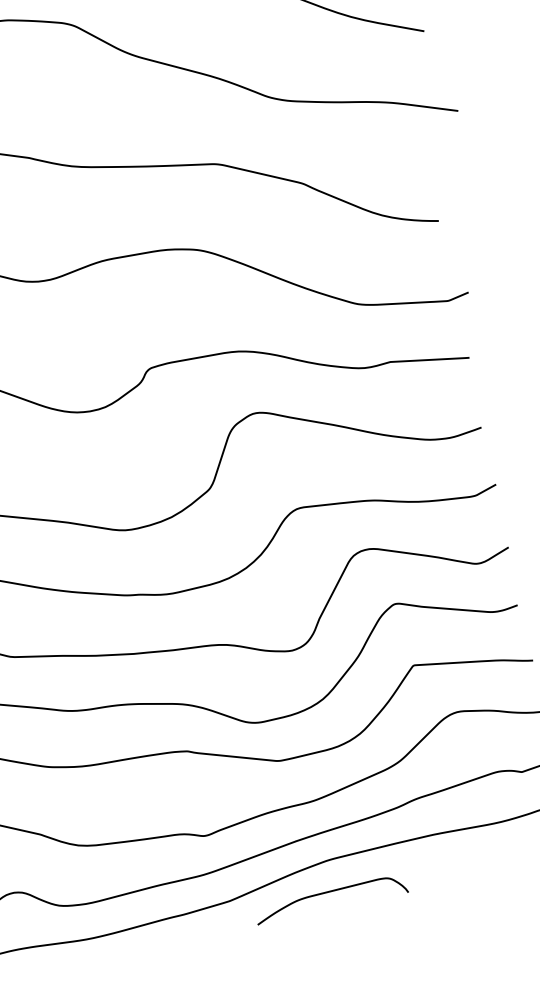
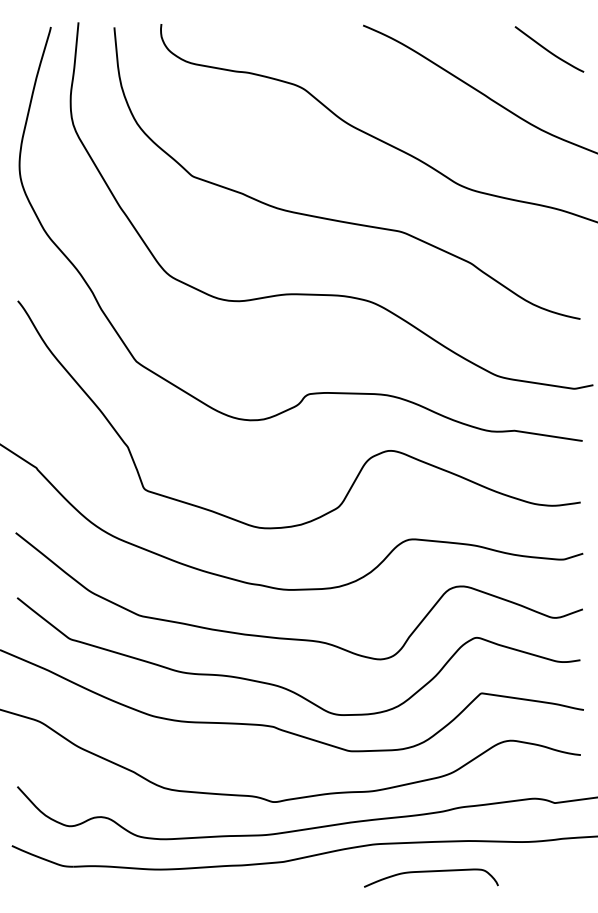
curve: (330, 892) -> (431, 872), moved

